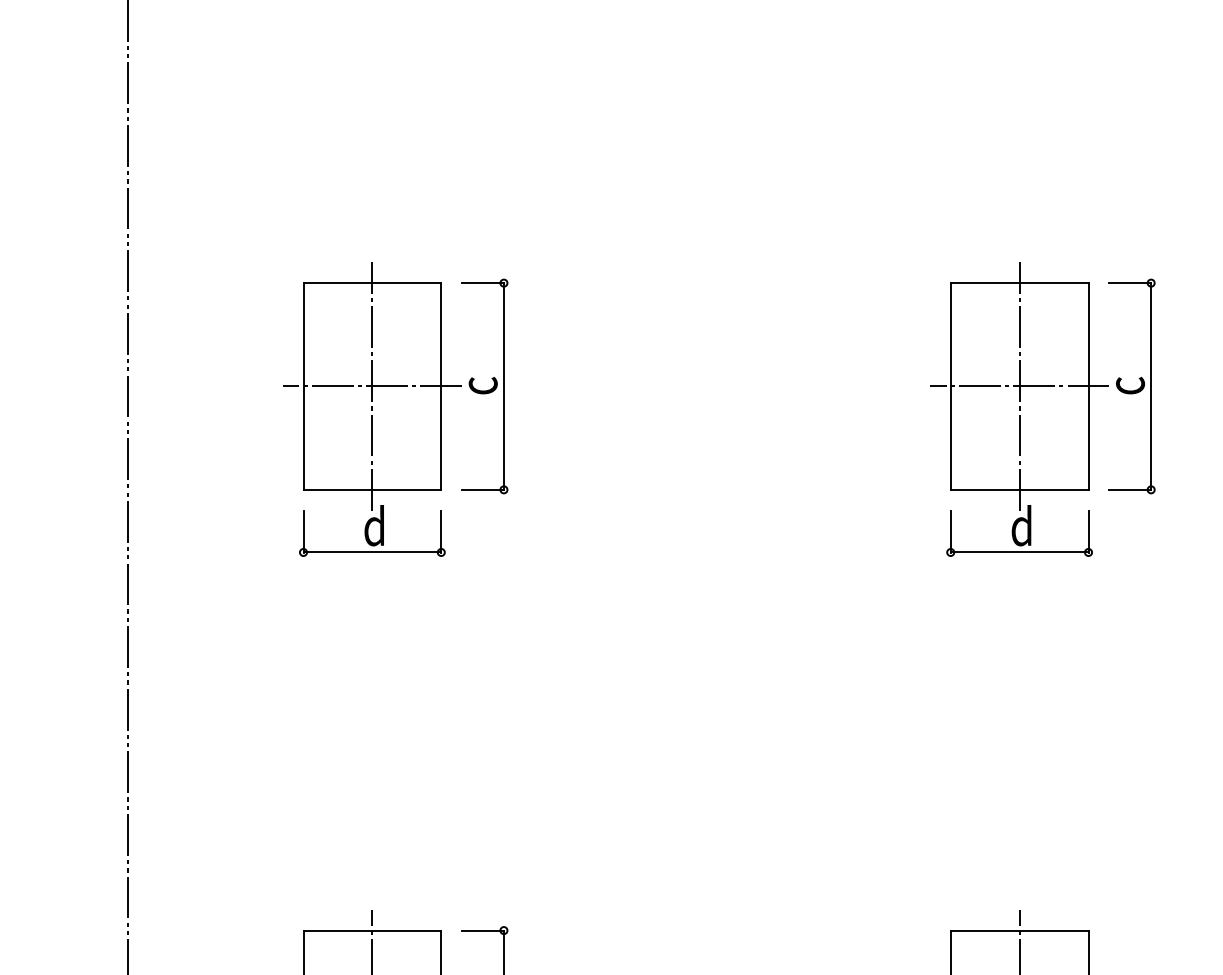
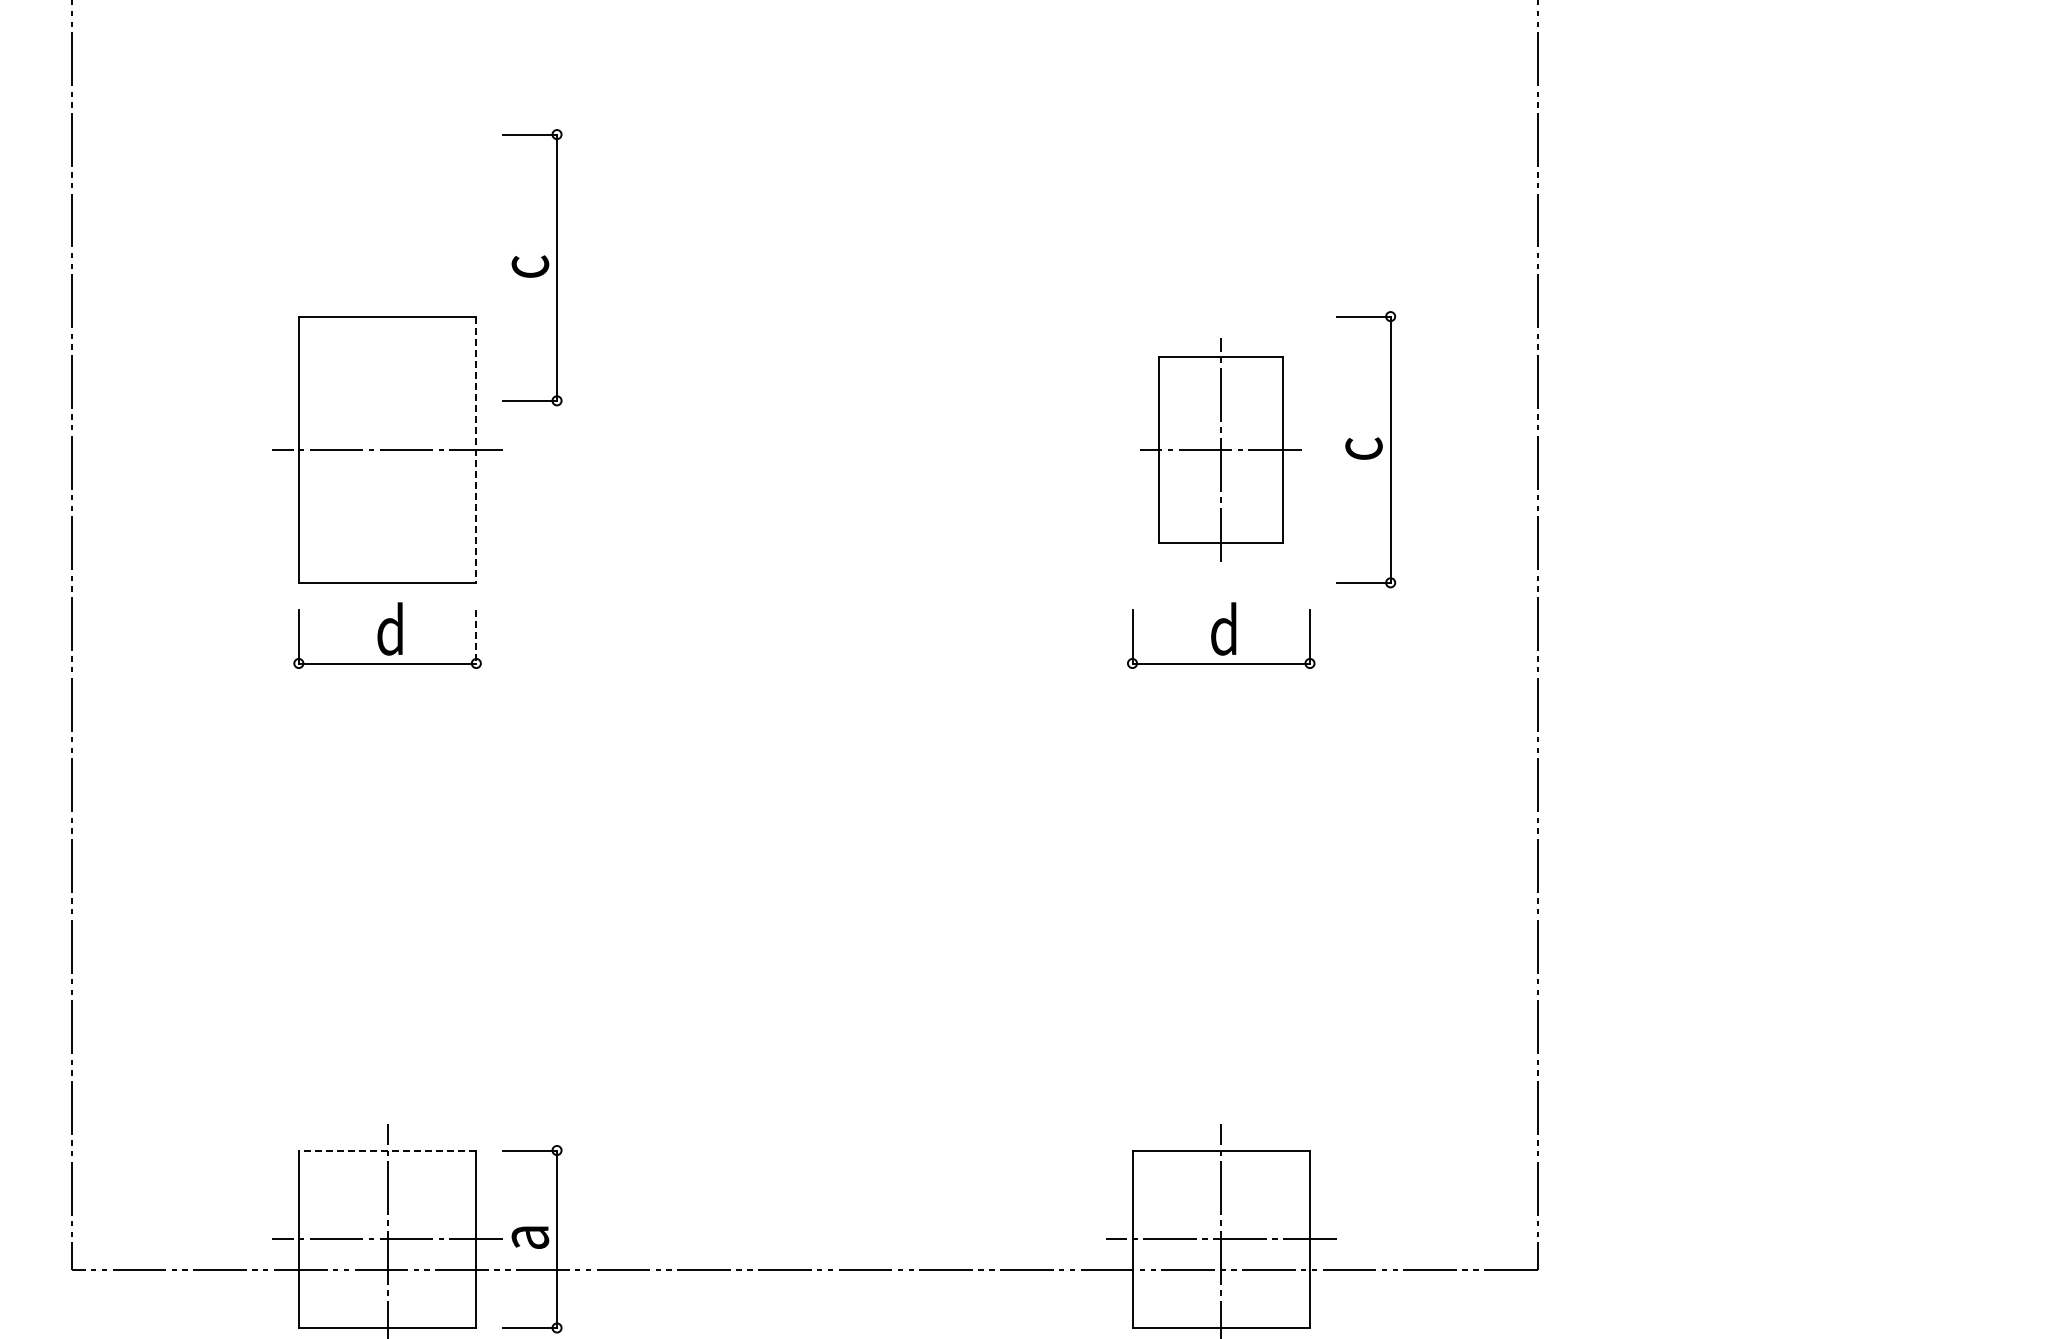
line: (372, 386) -> (387, 449), removed
part: (484, 386) -> (532, 267), moved
part: (1019, 386) -> (1221, 449), size x0.7
line: (441, 387) -> (476, 450), solid -> dashed
line: (441, 532) -> (476, 637), solid -> dashed
line: (372, 930) -> (387, 1150), solid -> dashed

